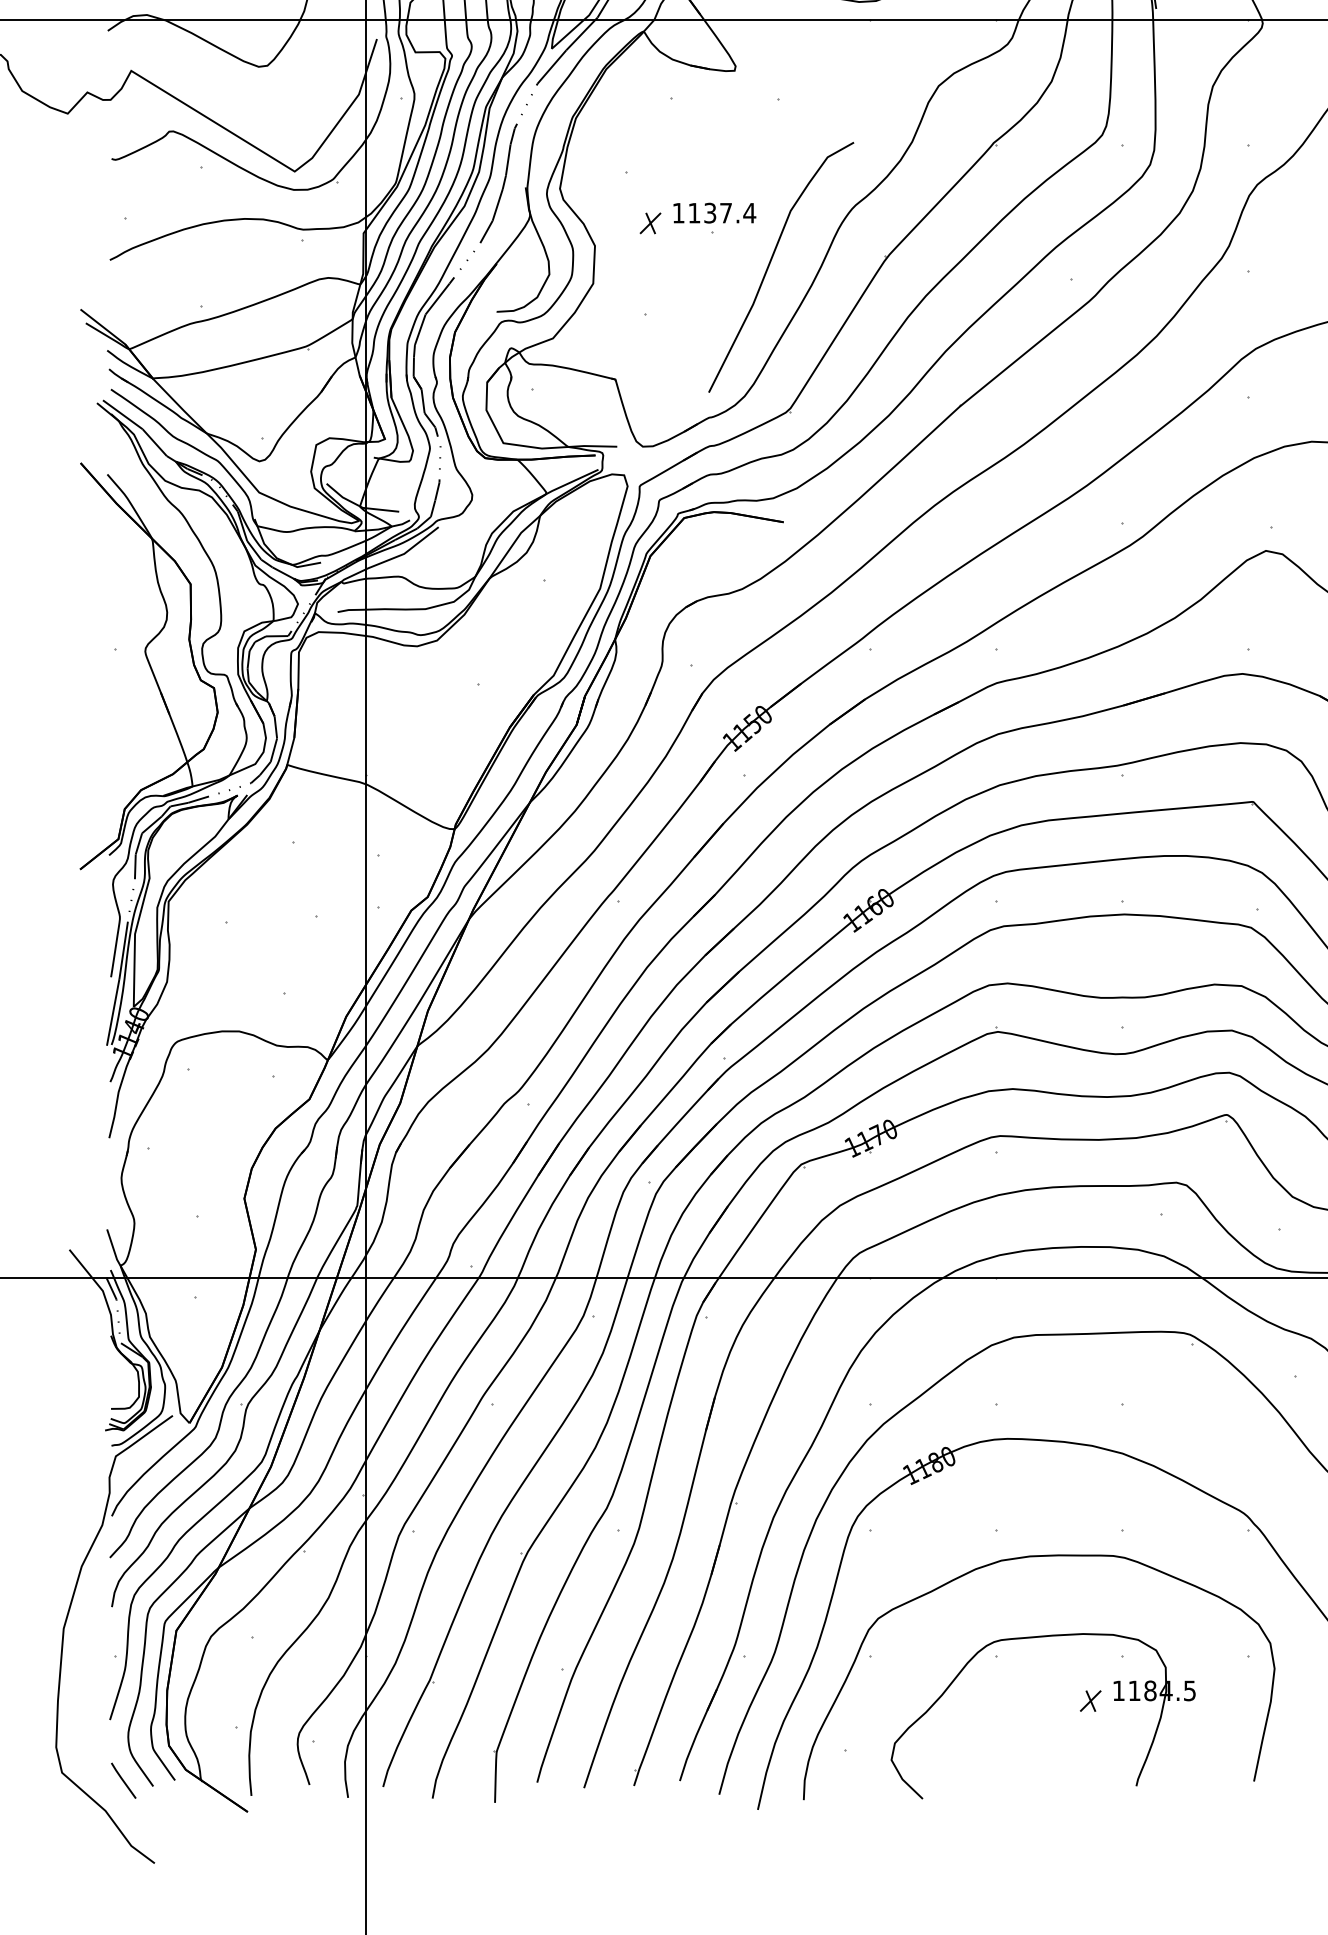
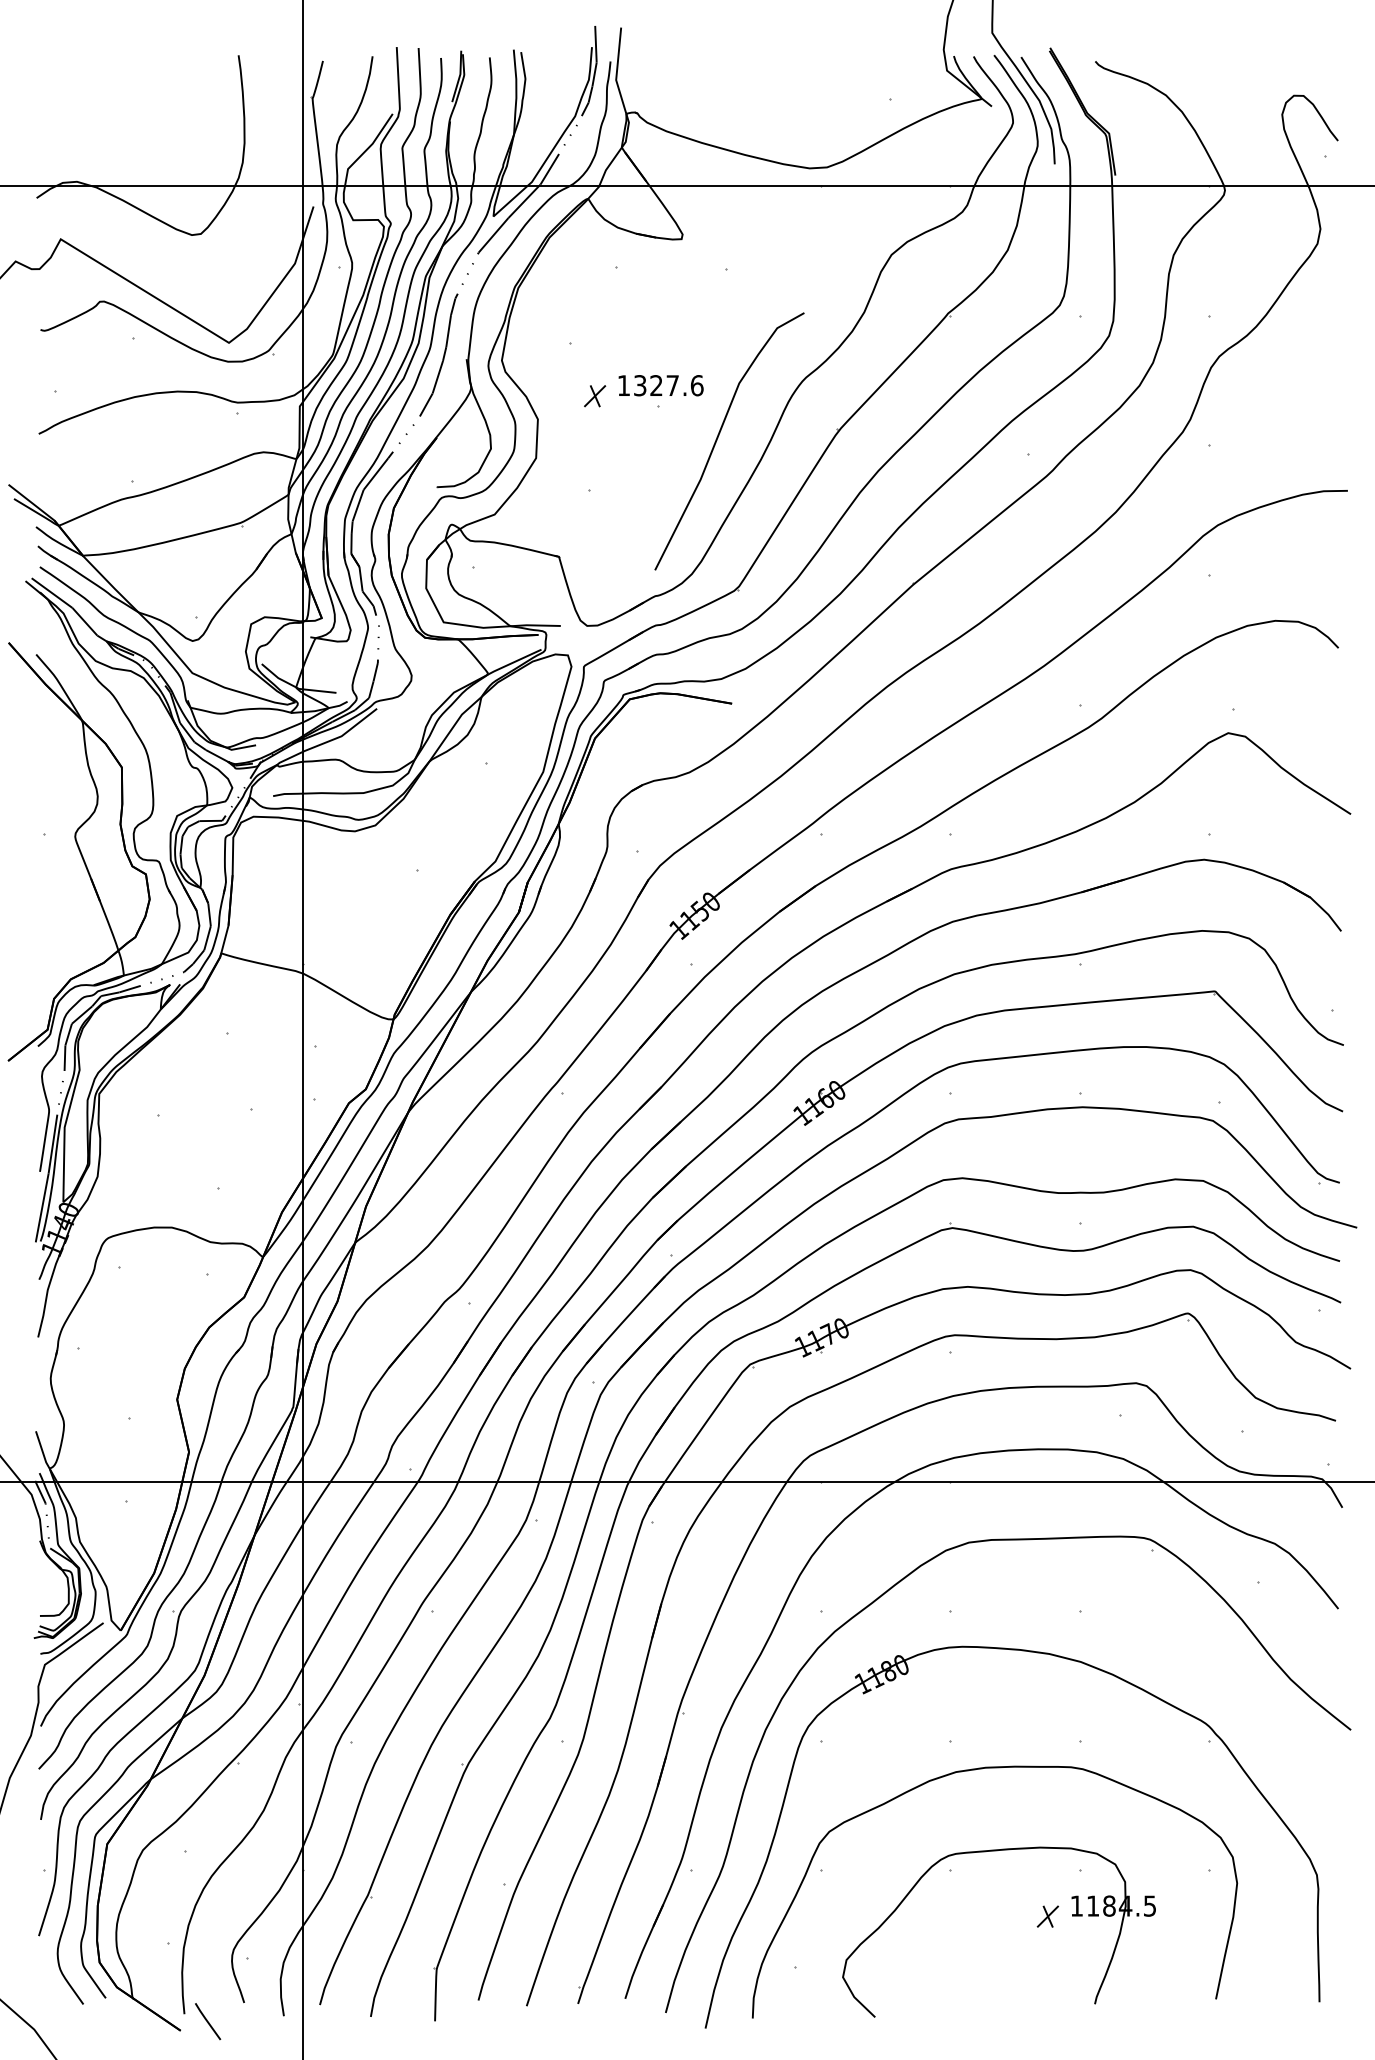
text: (721, 213) -> (668, 385), 1137.4 -> 1327.6
line: (124, 1780) -> (208, 2021), moved

